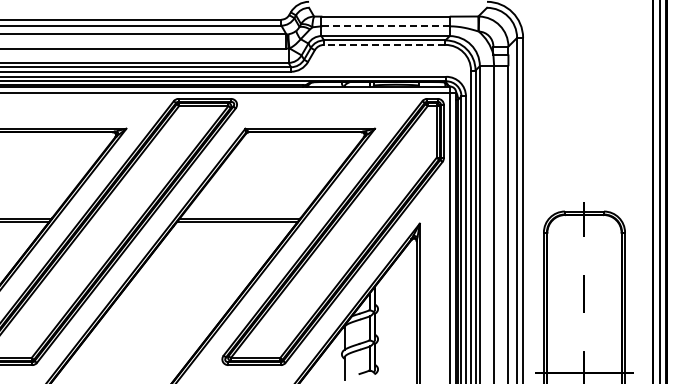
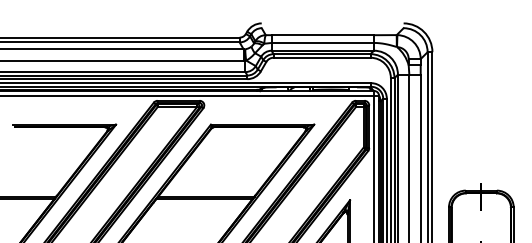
line: (385, 26) -> (322, 43), dashed -> solid
line: (384, 44) -> (321, 57), dashed -> solid

